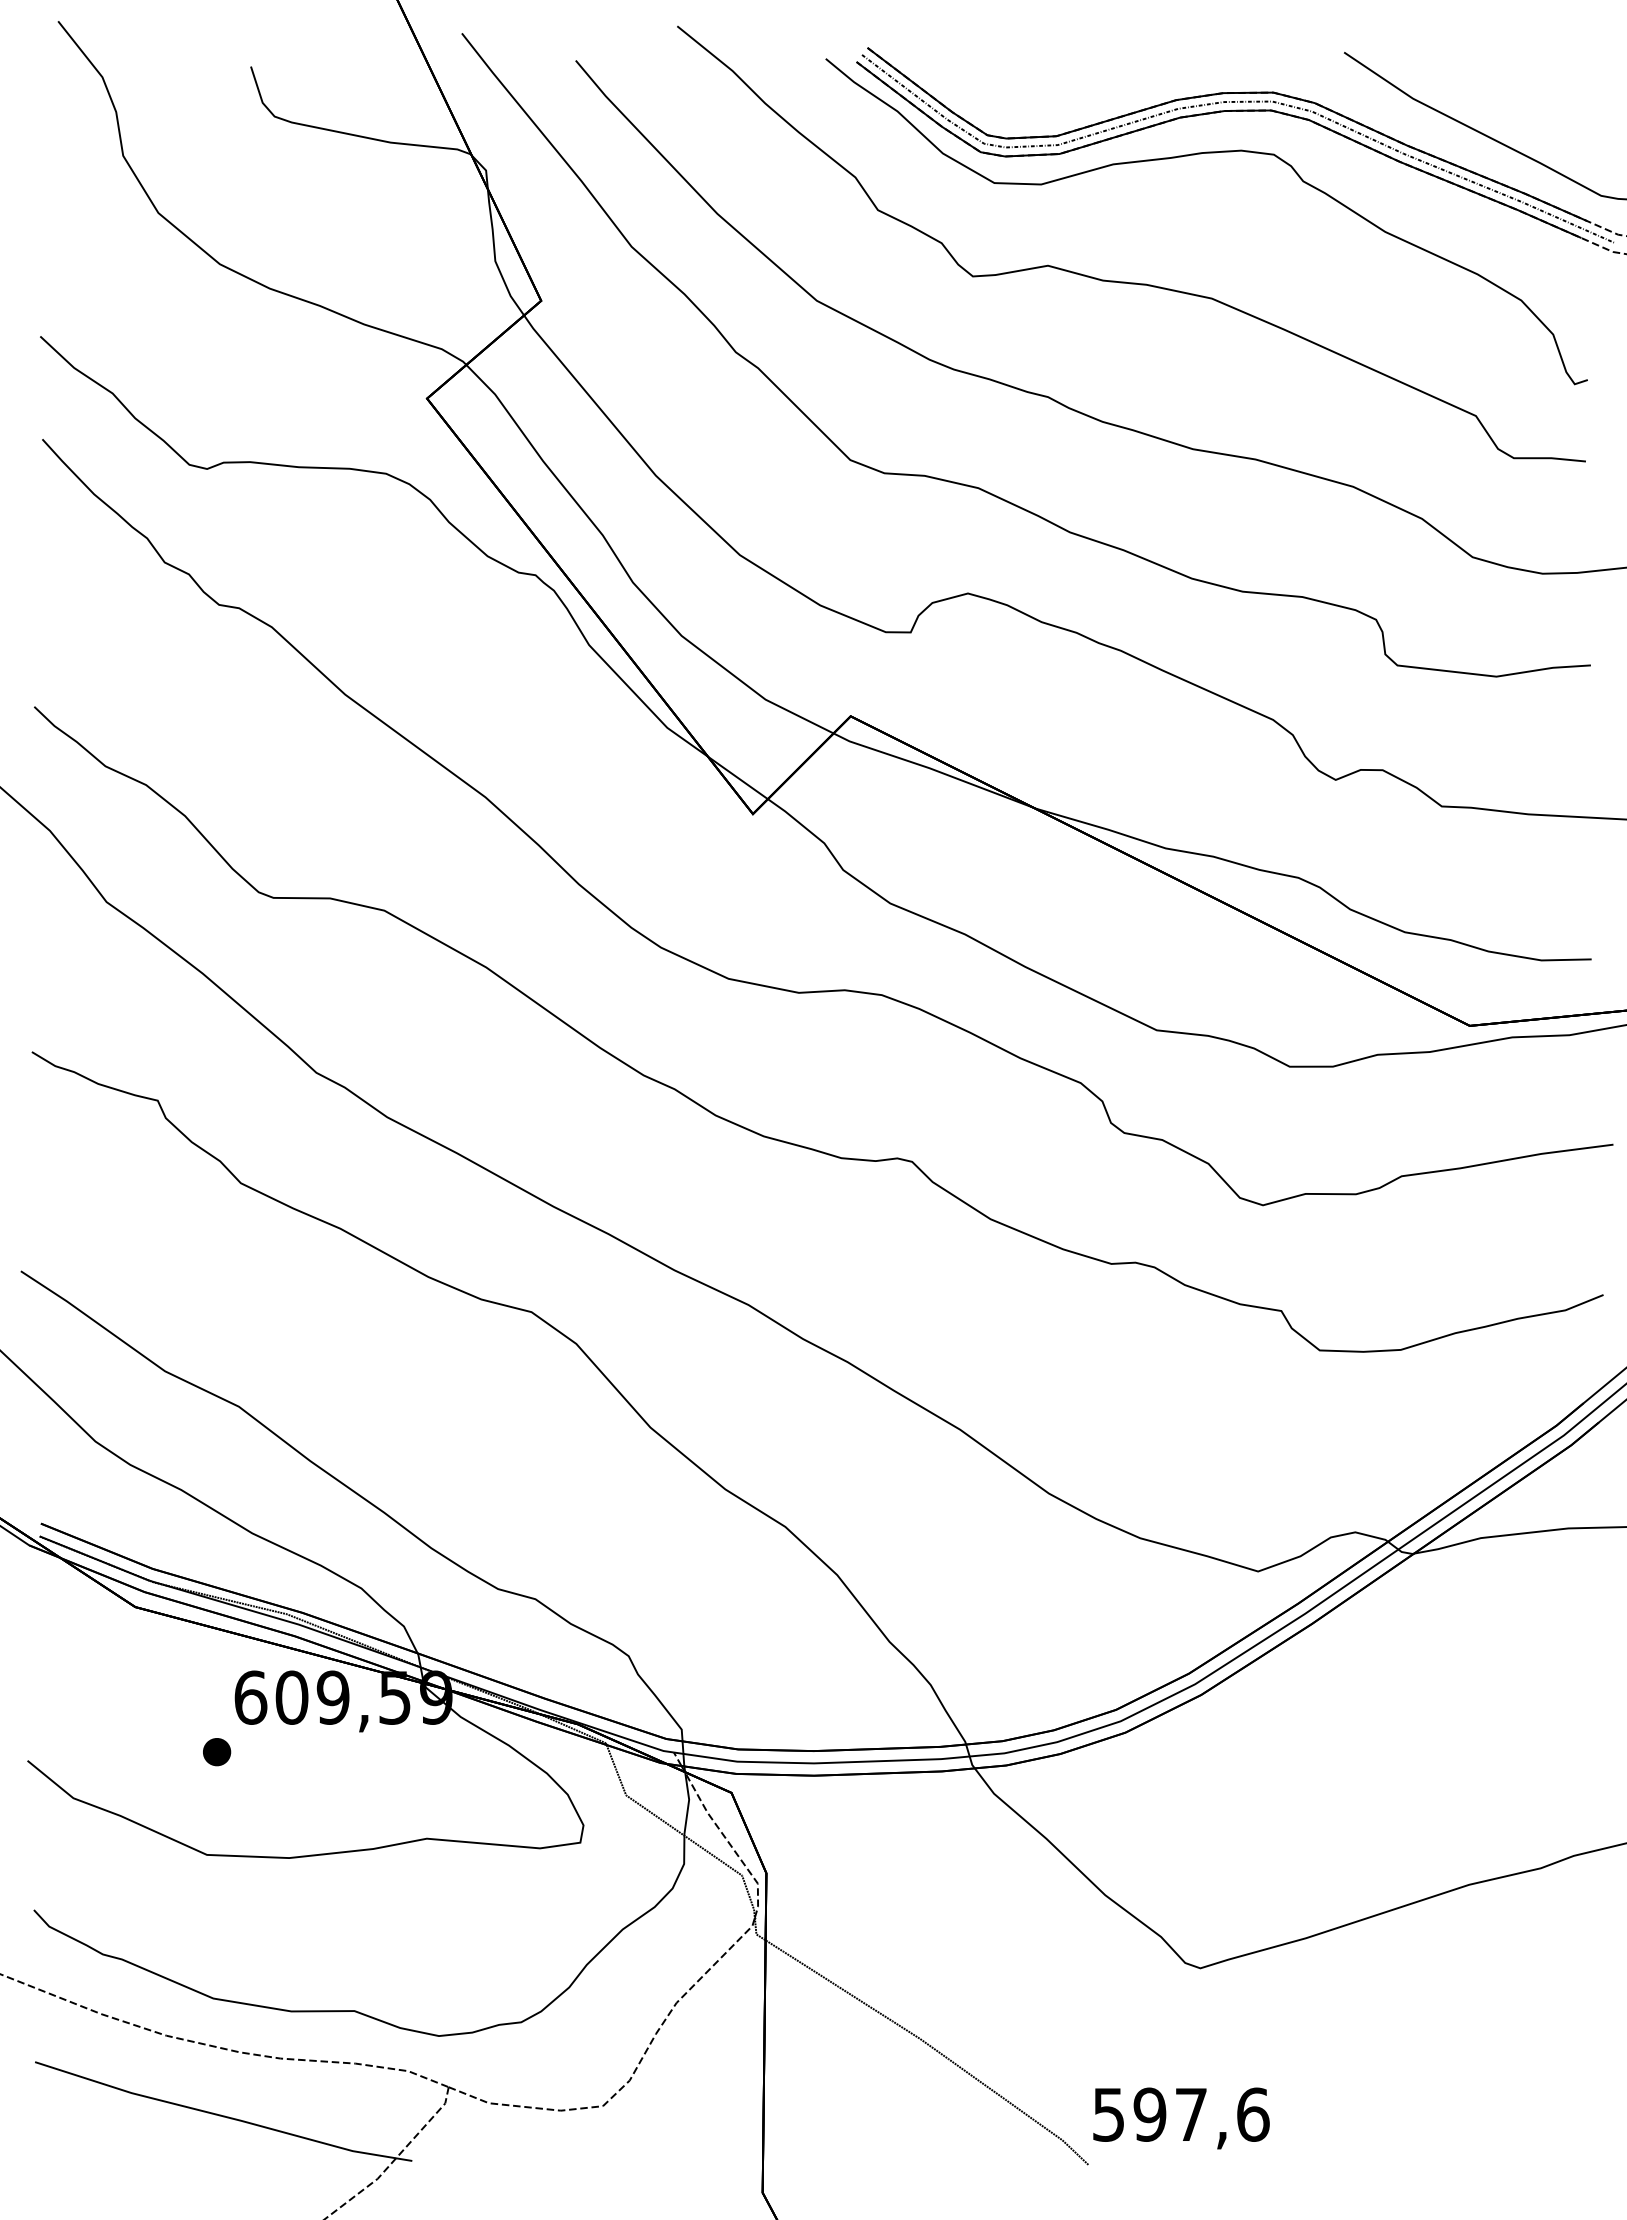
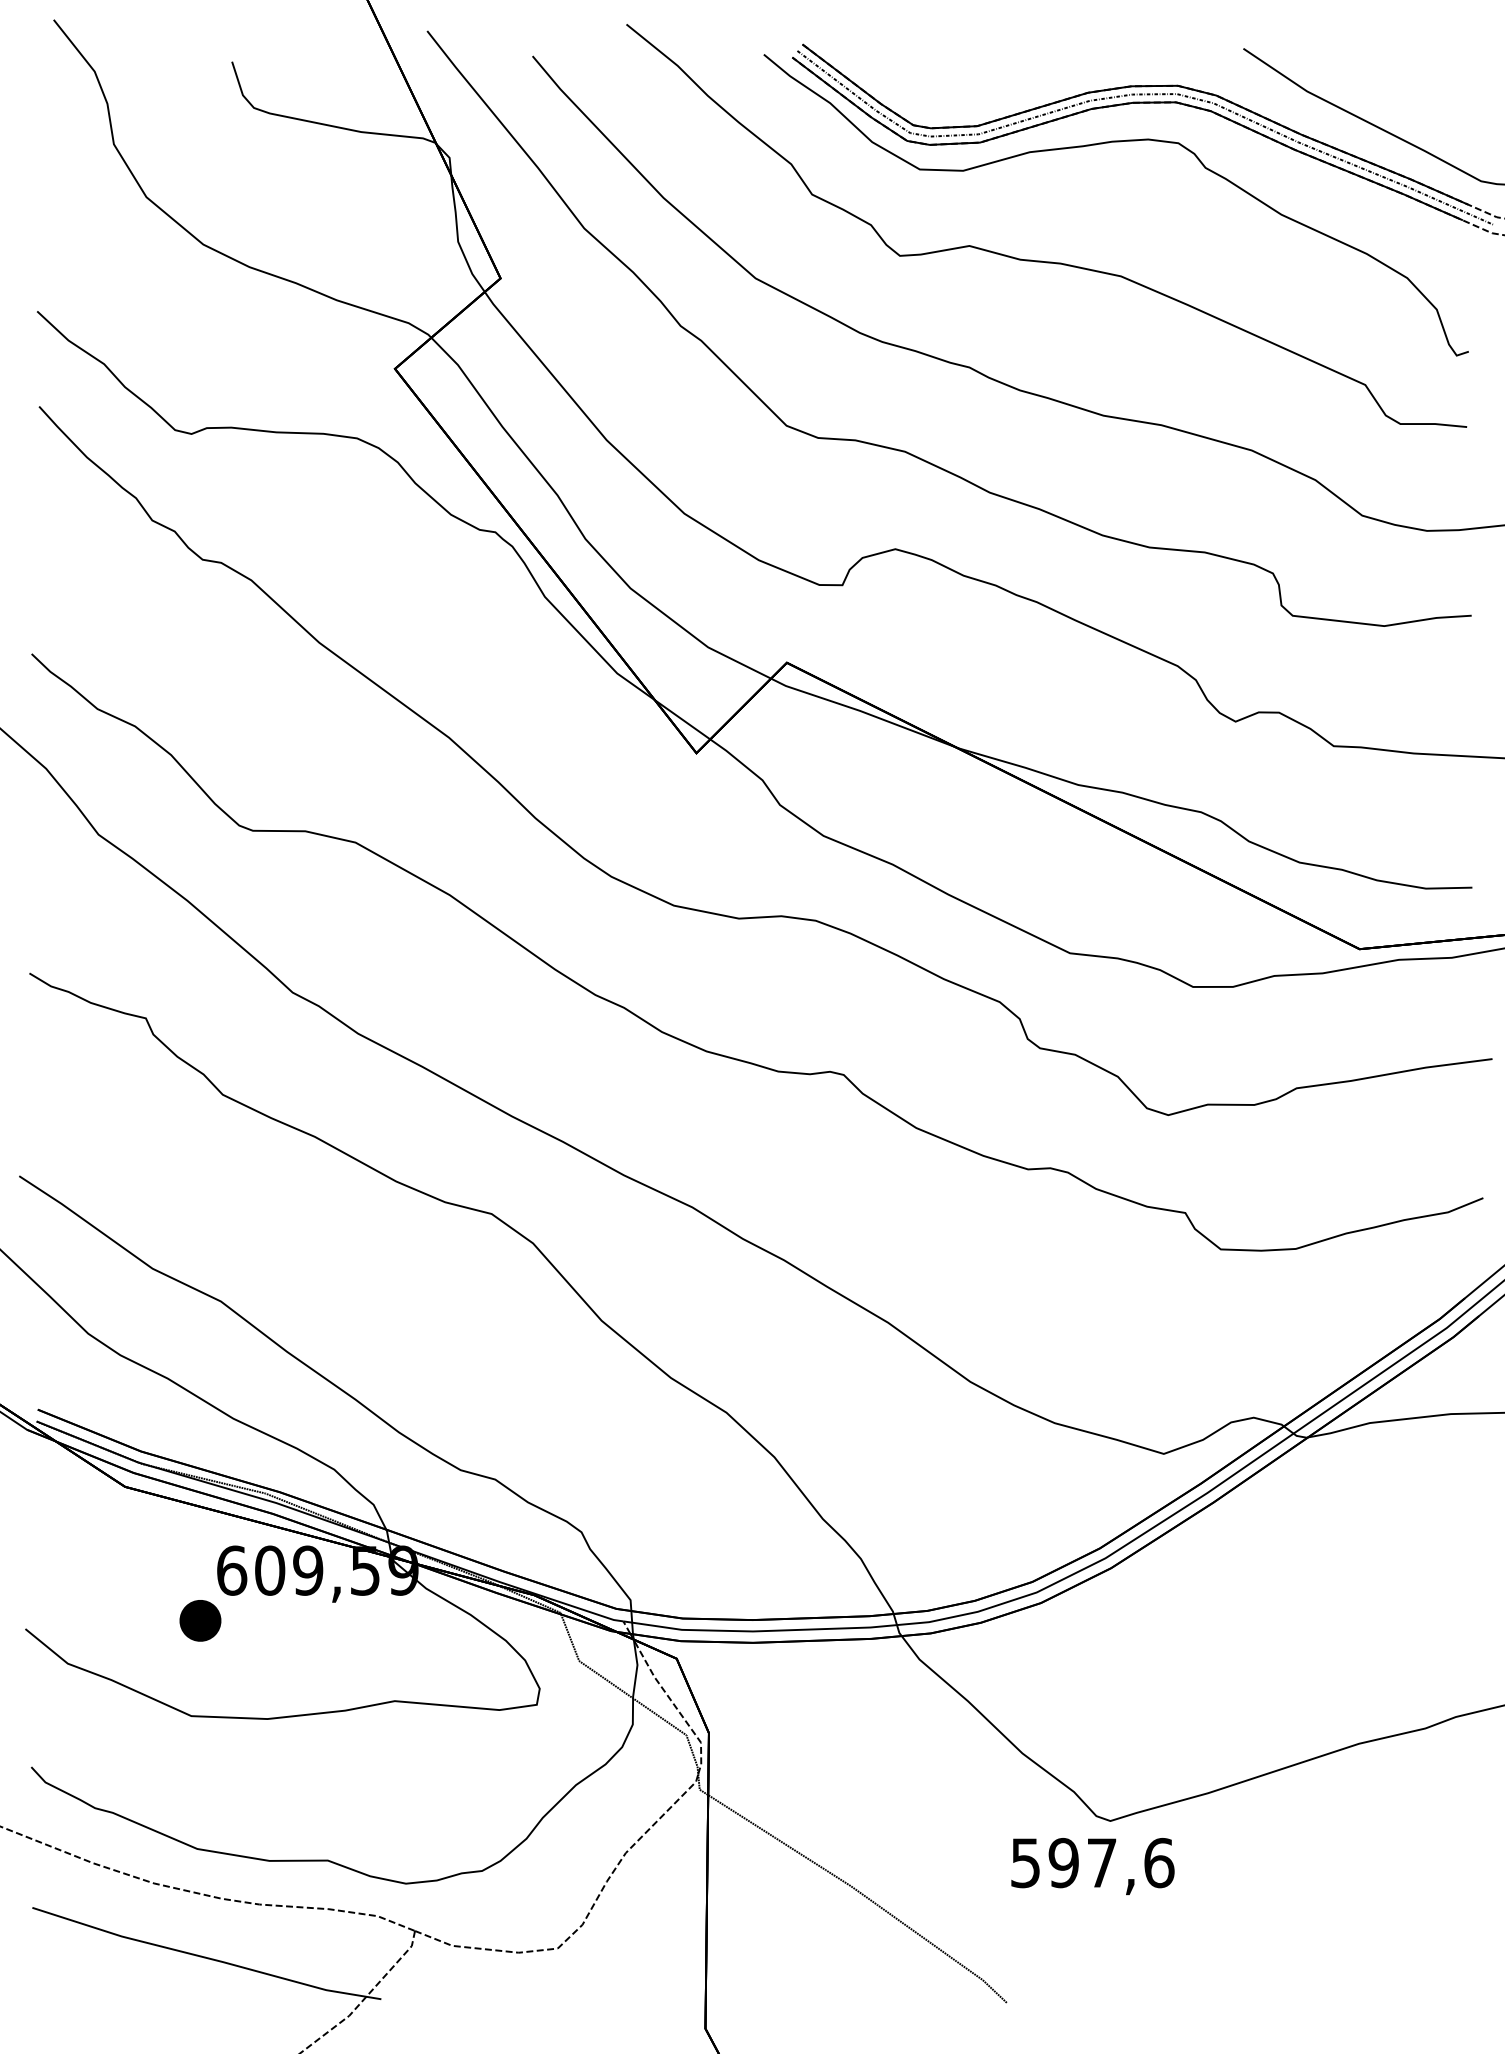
part: (217, 1752) -> (201, 1621), size x1.6
text: (1181, 2118) -> (1092, 1866), moved

